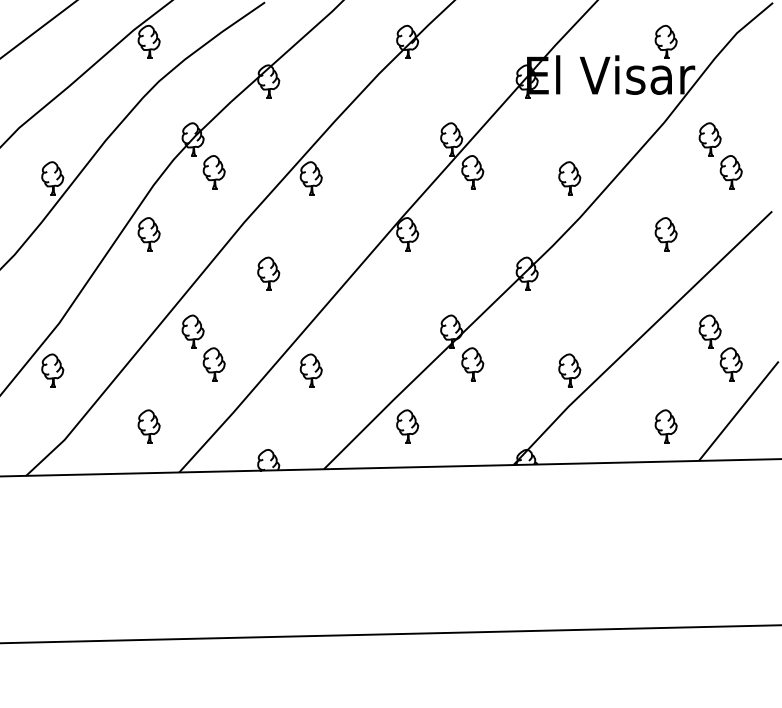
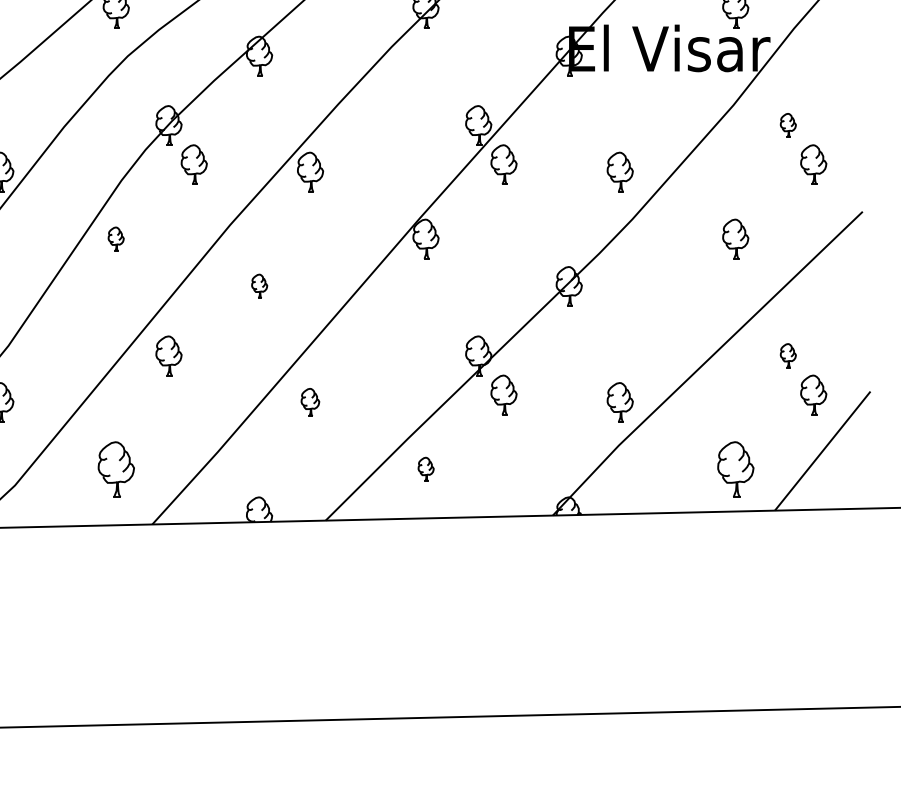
part: (709, 139) -> (787, 125), size x0.6
part: (148, 234) -> (115, 239), size x0.6
part: (268, 273) -> (259, 286), size x0.6
part: (709, 331) -> (787, 355), size x0.6
part: (213, 364) -> (193, 395), removed
part: (310, 370) -> (309, 402), size x0.7
part: (148, 426) -> (115, 469), size x1.4
part: (407, 426) -> (425, 469), size x0.6
part: (665, 426) -> (734, 469), size x1.4

